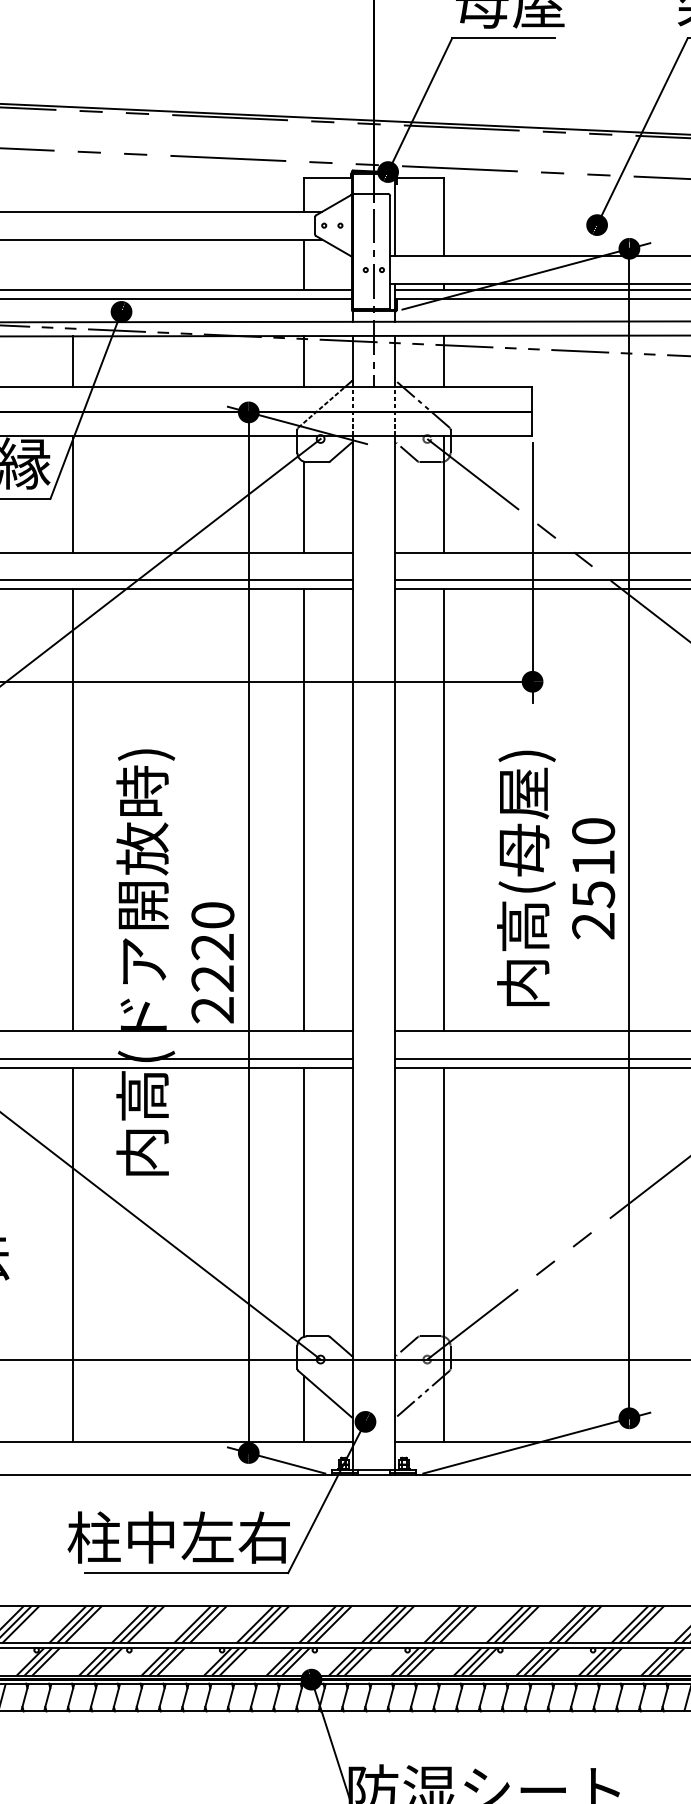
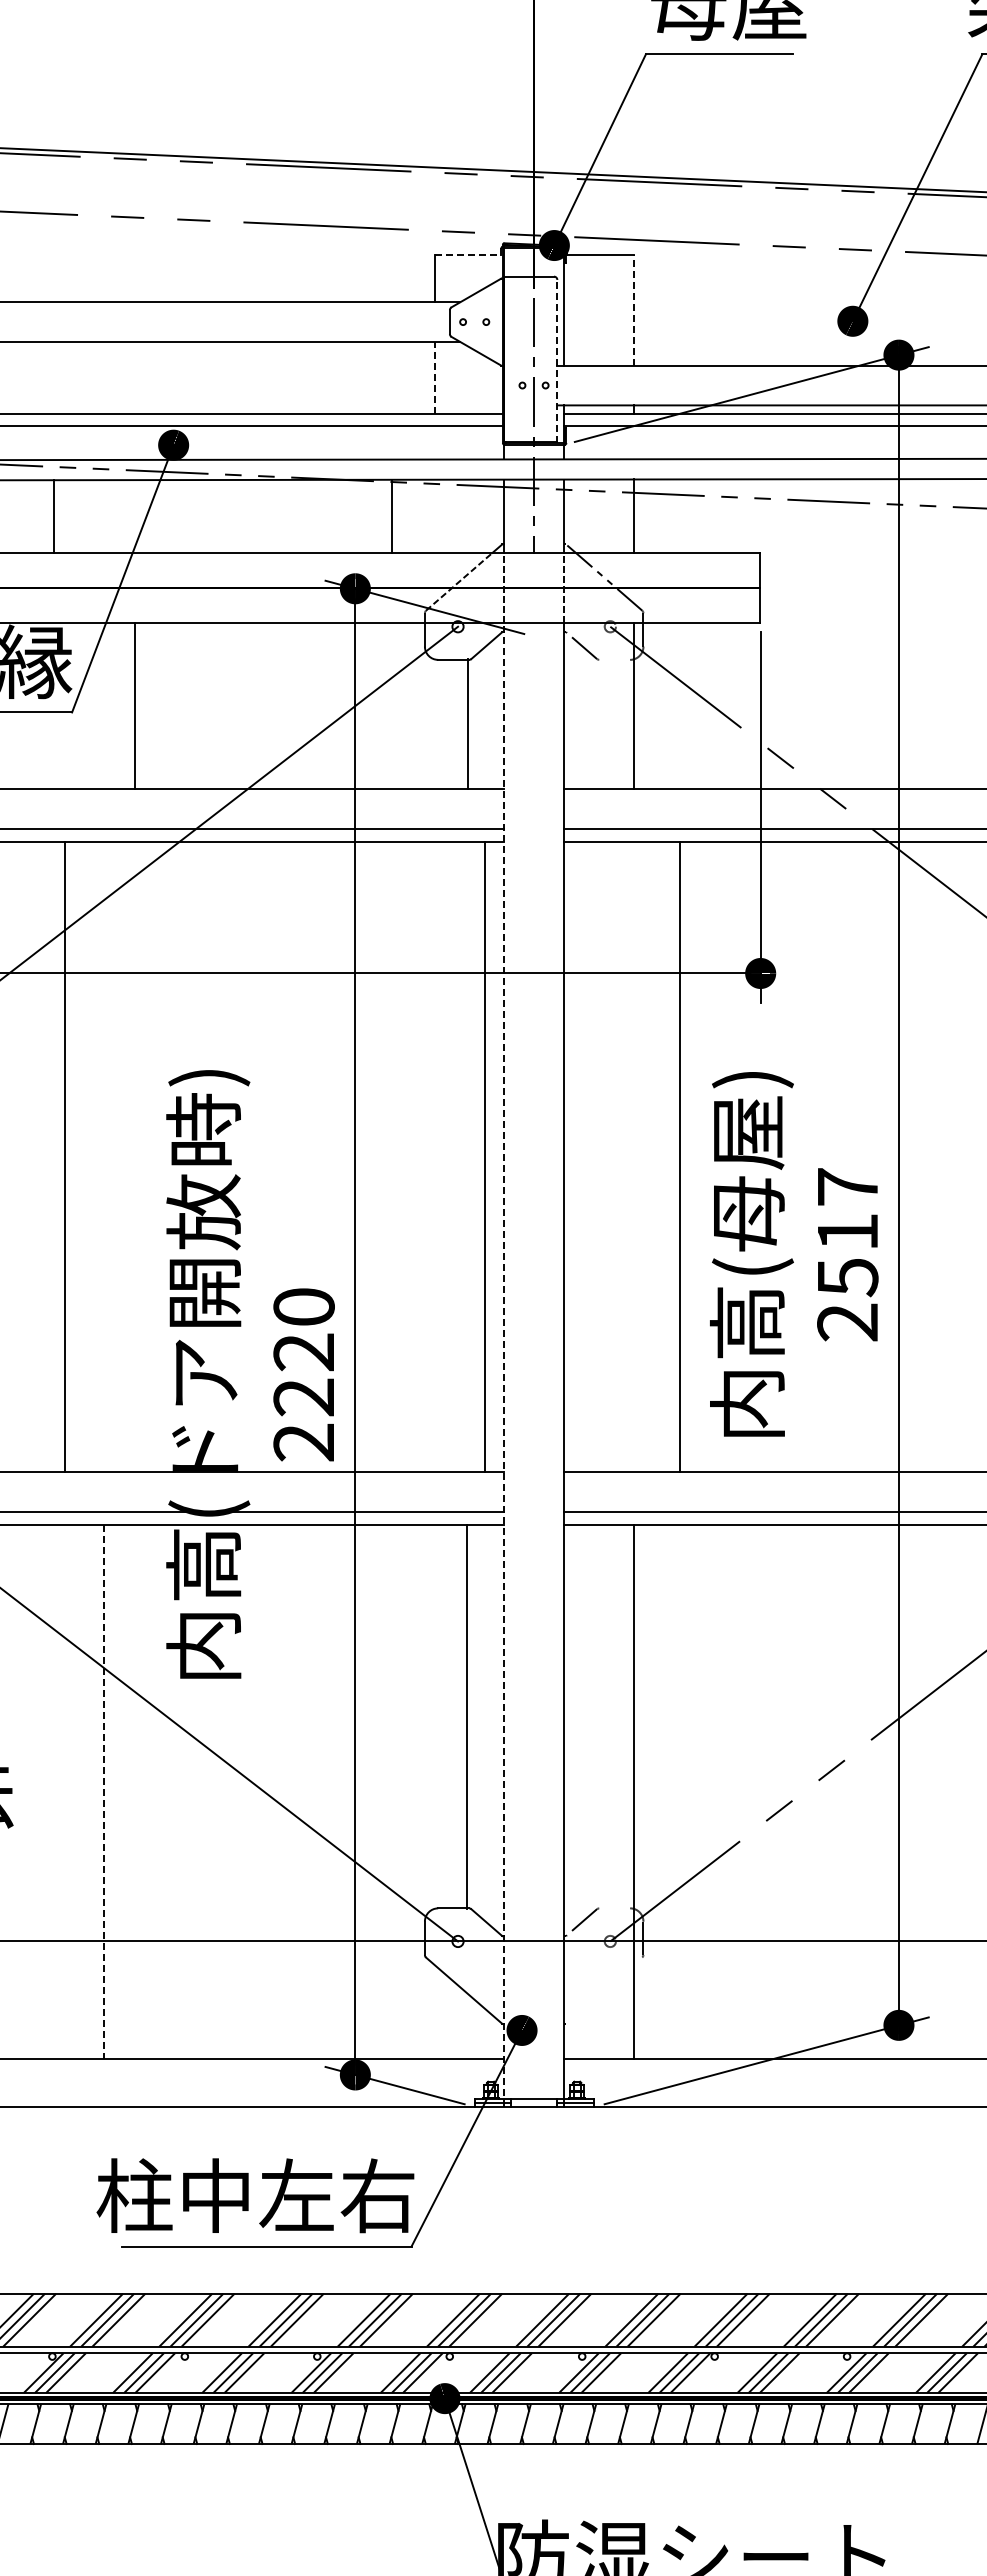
line: (327, 178) -> (468, 254), solid -> dashed
line: (443, 217) -> (633, 310), solid -> dashed
line: (390, 253) -> (557, 361), solid -> dashed
line: (304, 264) -> (434, 377), solid -> dashed
line: (72, 361) -> (53, 516), moved
line: (304, 361) -> (391, 515), moved
line: (430, 461) -> (614, 659), removed
line: (72, 494) -> (134, 705), moved
line: (304, 507) -> (467, 724), moved
line: (72, 809) -> (64, 1156), moved
line: (304, 809) -> (484, 1156), moved
line: (443, 809) -> (679, 1156), moved
text: (593, 830) -> (847, 1186), 2510 -> 2517
line: (353, 955) -> (504, 1364), solid -> dashed
line: (304, 1202) -> (466, 1716), moved
line: (72, 1255) -> (103, 1792), solid -> dashed
line: (430, 1336) -> (614, 1908), removed
line: (423, 1393) -> (604, 1990), removed
line: (304, 1409) -> (434, 2012), removed

